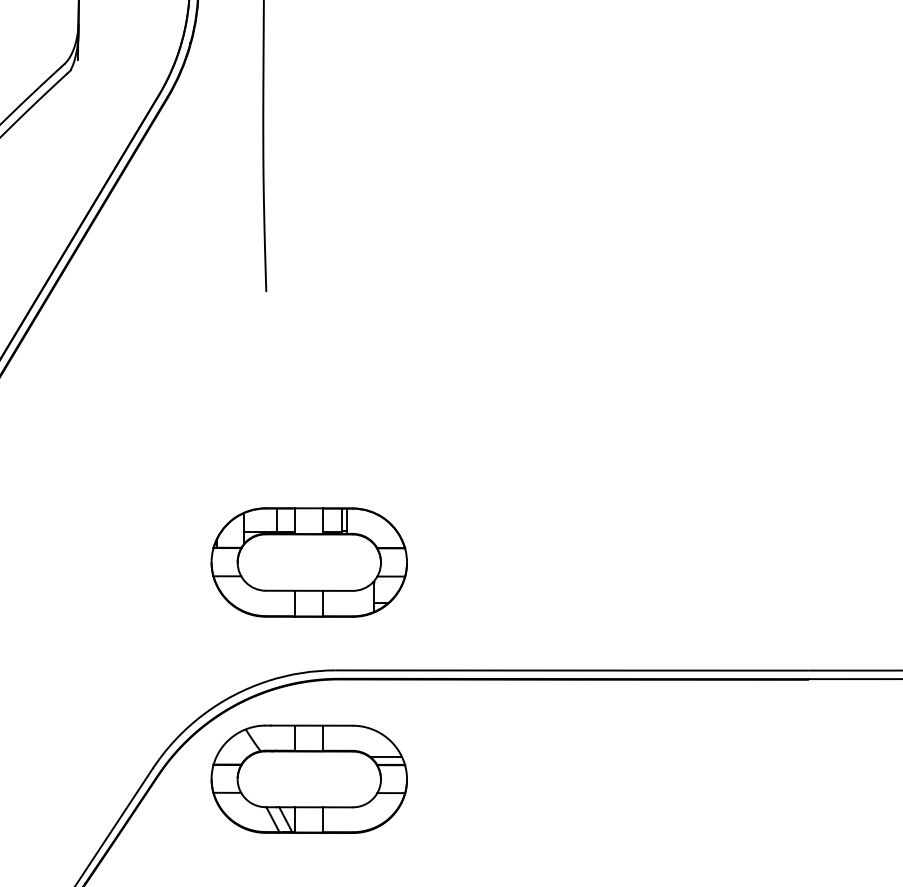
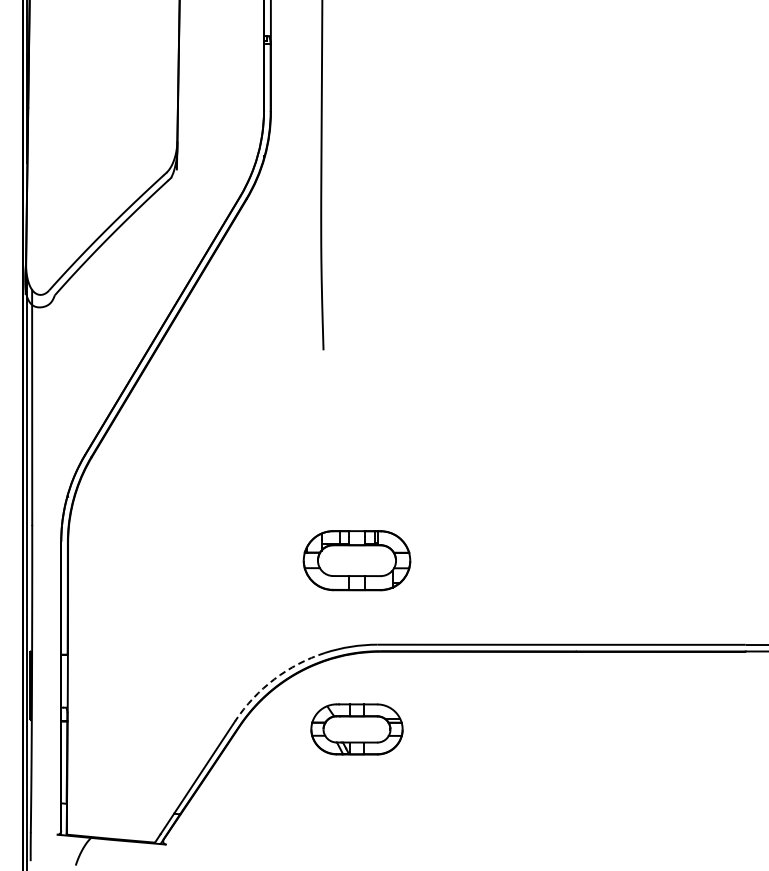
part: (308, 562) -> (356, 560), size x0.7
arc: (203, 715) -> (274, 679), solid -> dashed
part: (308, 779) -> (356, 729), size x0.6

